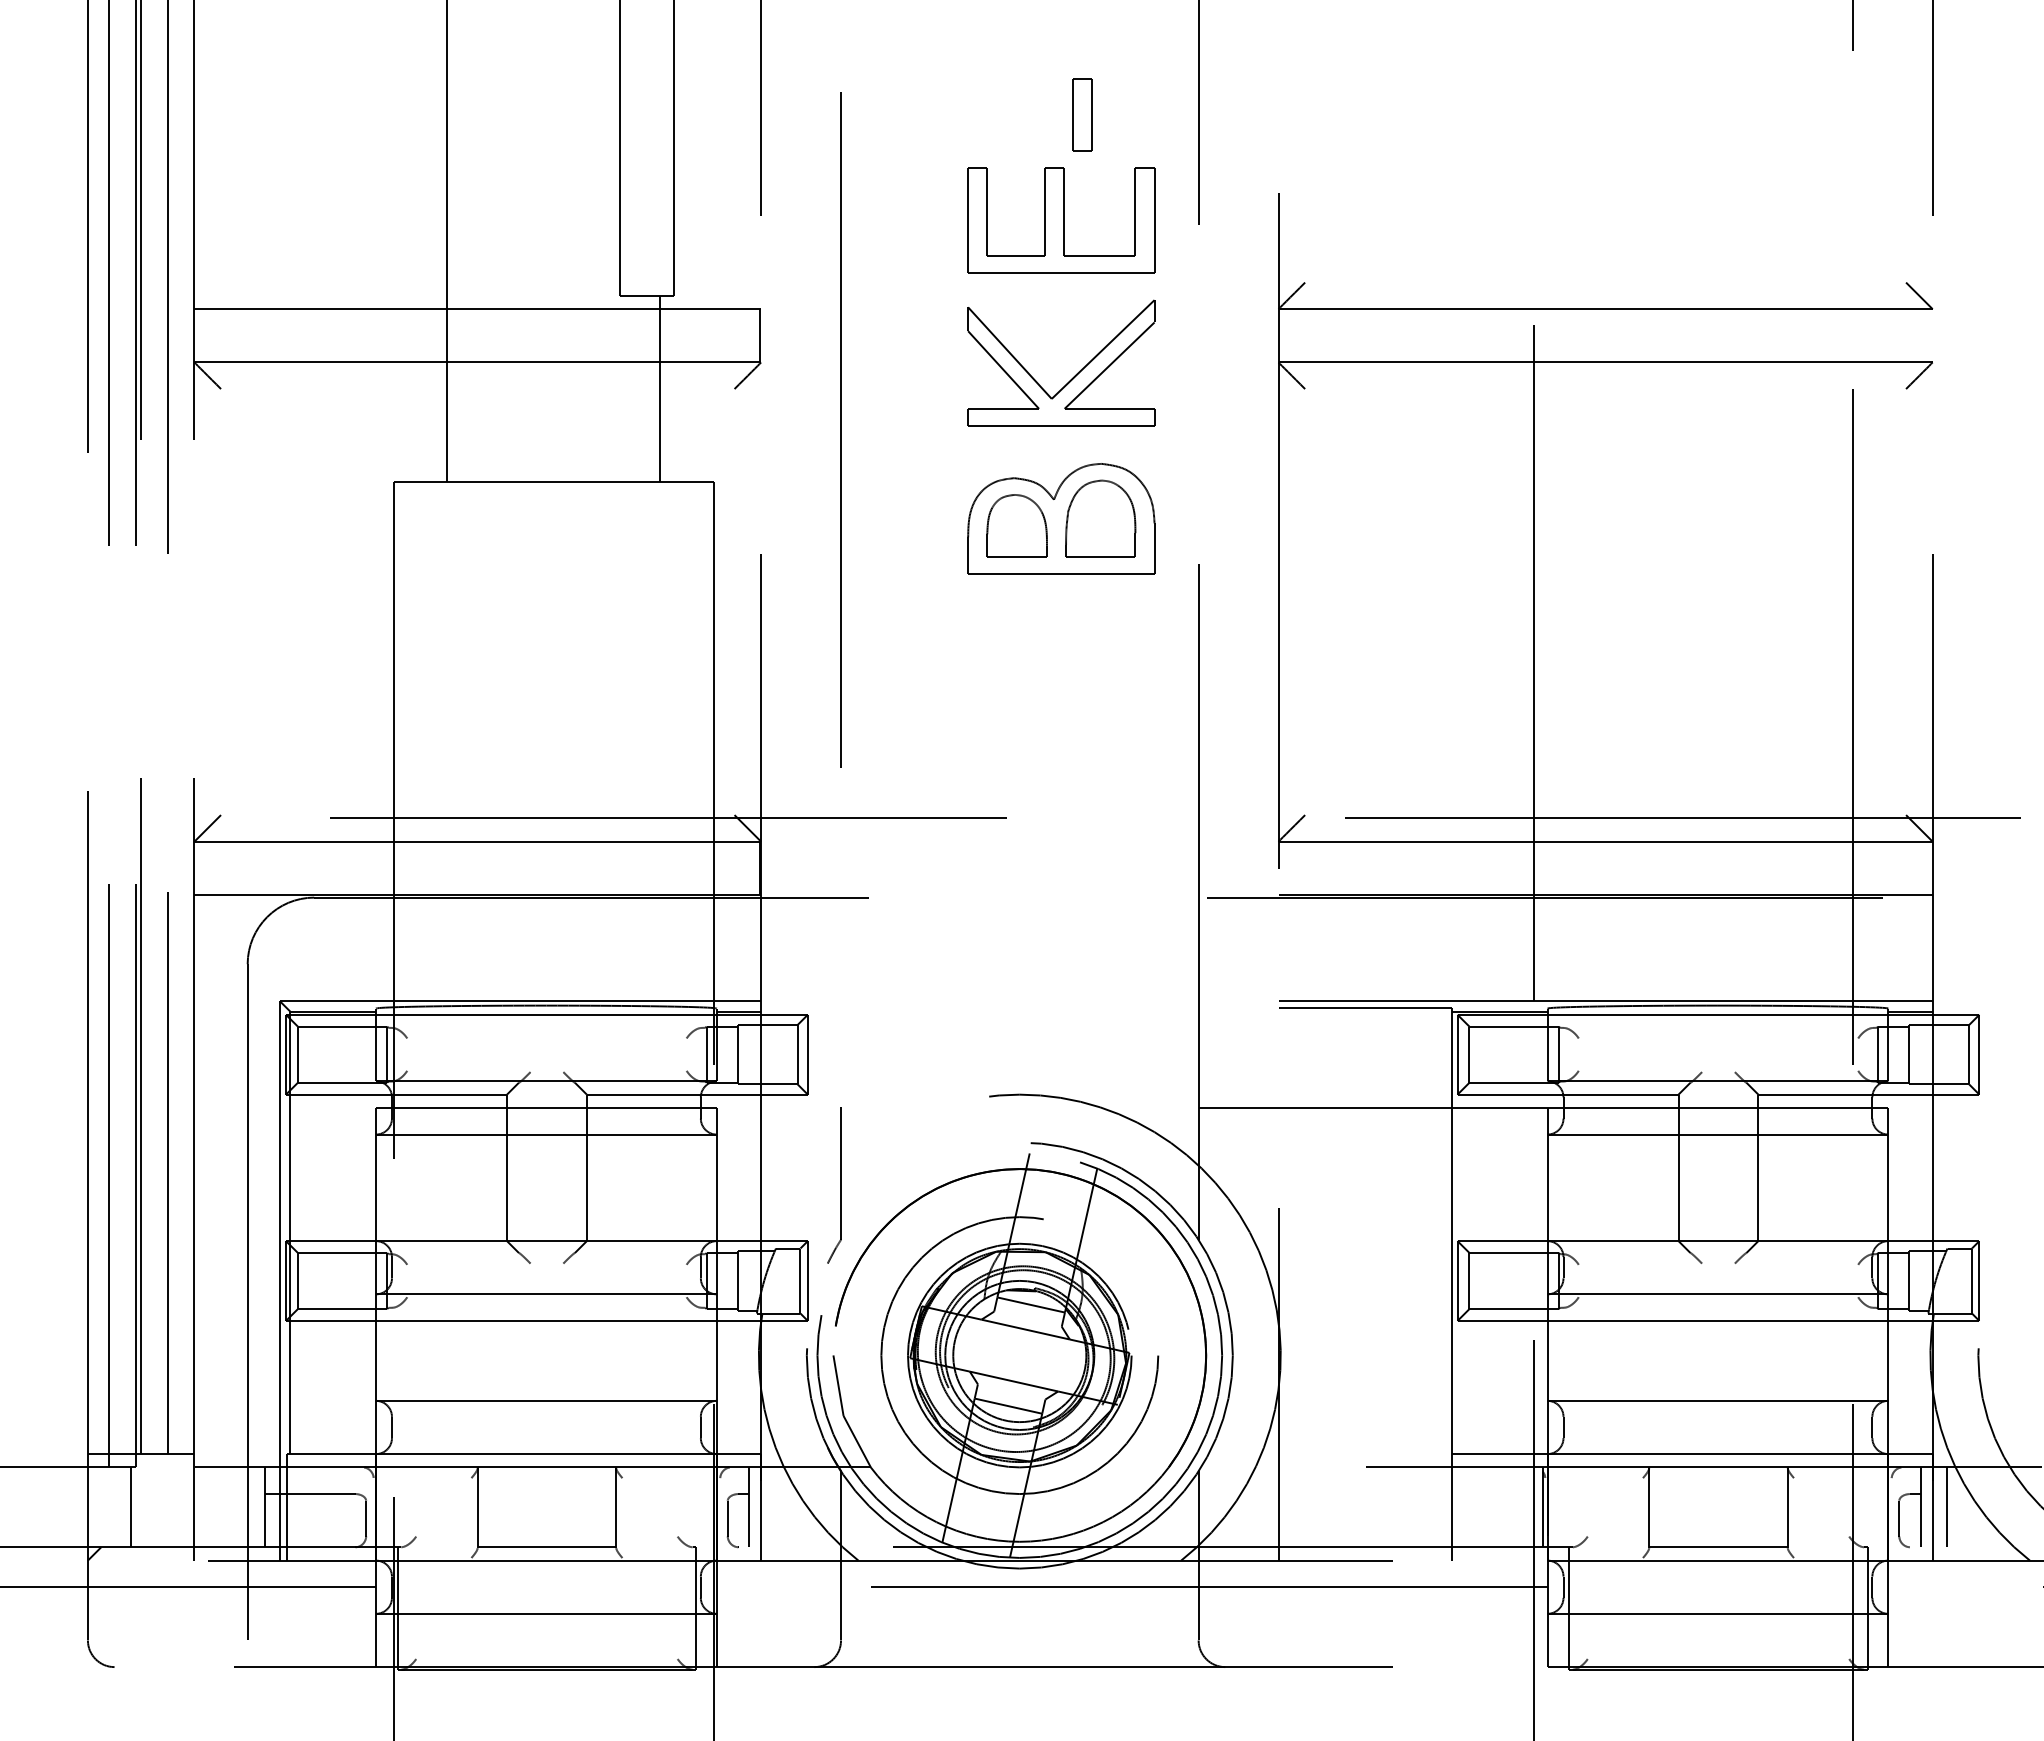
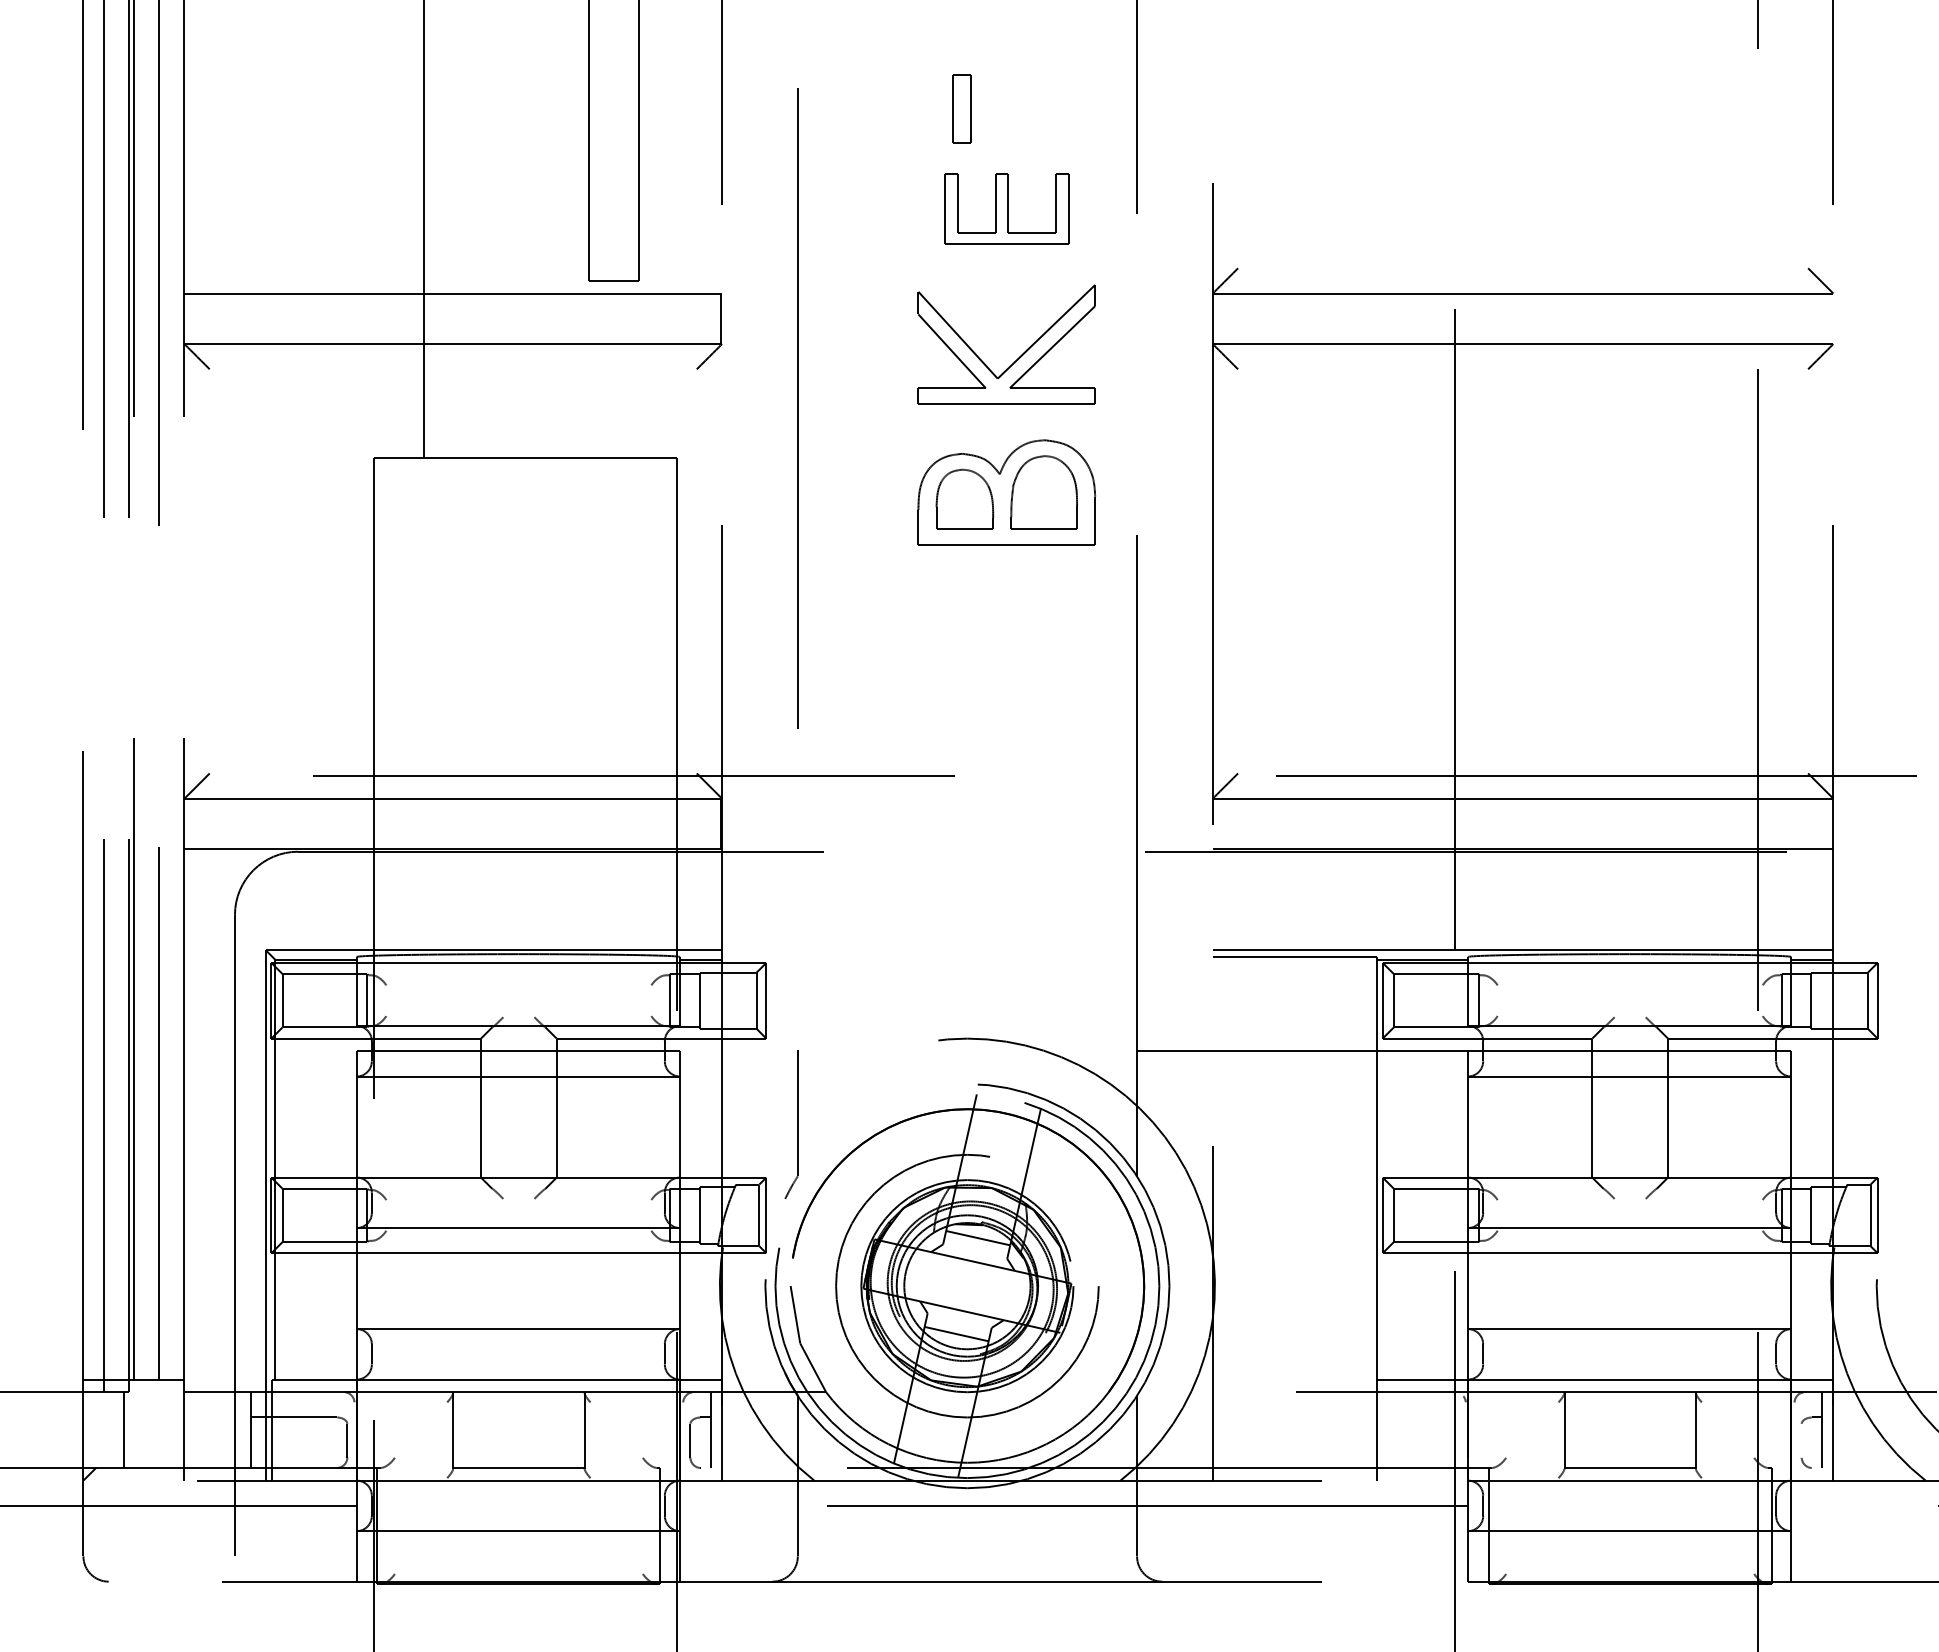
part: (1082, 114) -> (961, 108), moved
part: (1061, 220) -> (1006, 209), size x0.7
line: (660, 388) -> (626, 368), removed
line: (1542, 1507) -> (1463, 1430), removed
line: (1947, 1507) -> (1847, 1430), removed
line: (1899, 1518) -> (1801, 1440), removed

